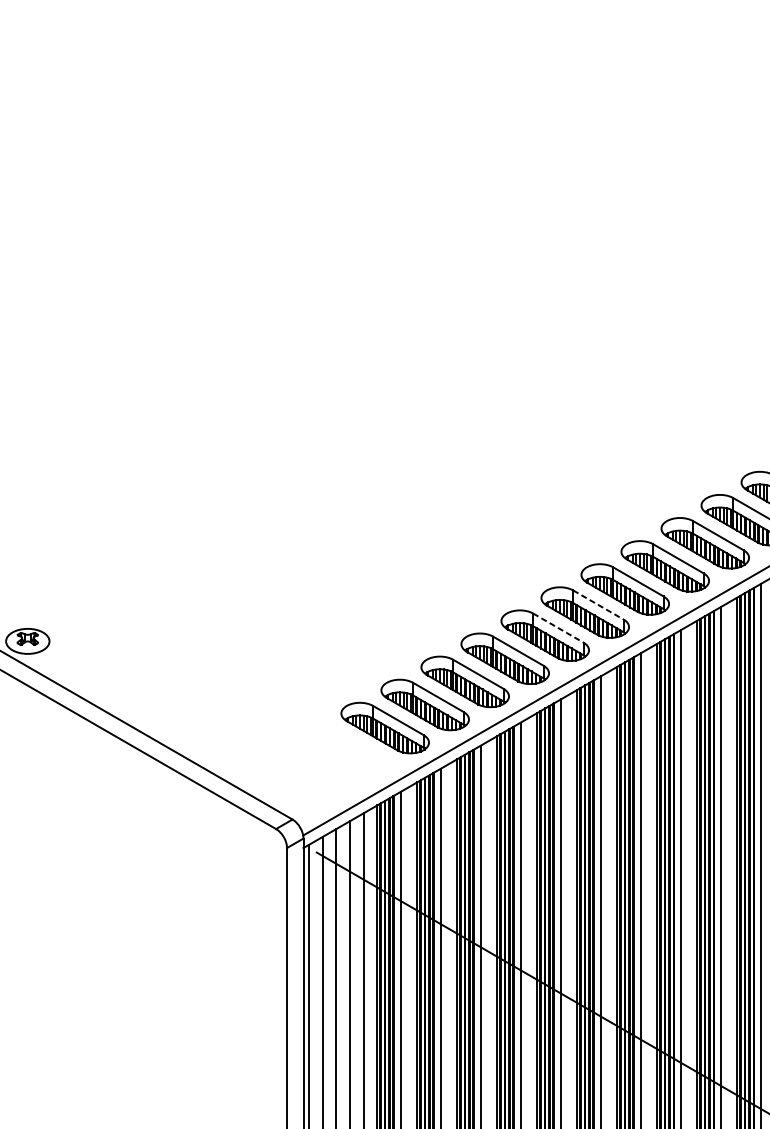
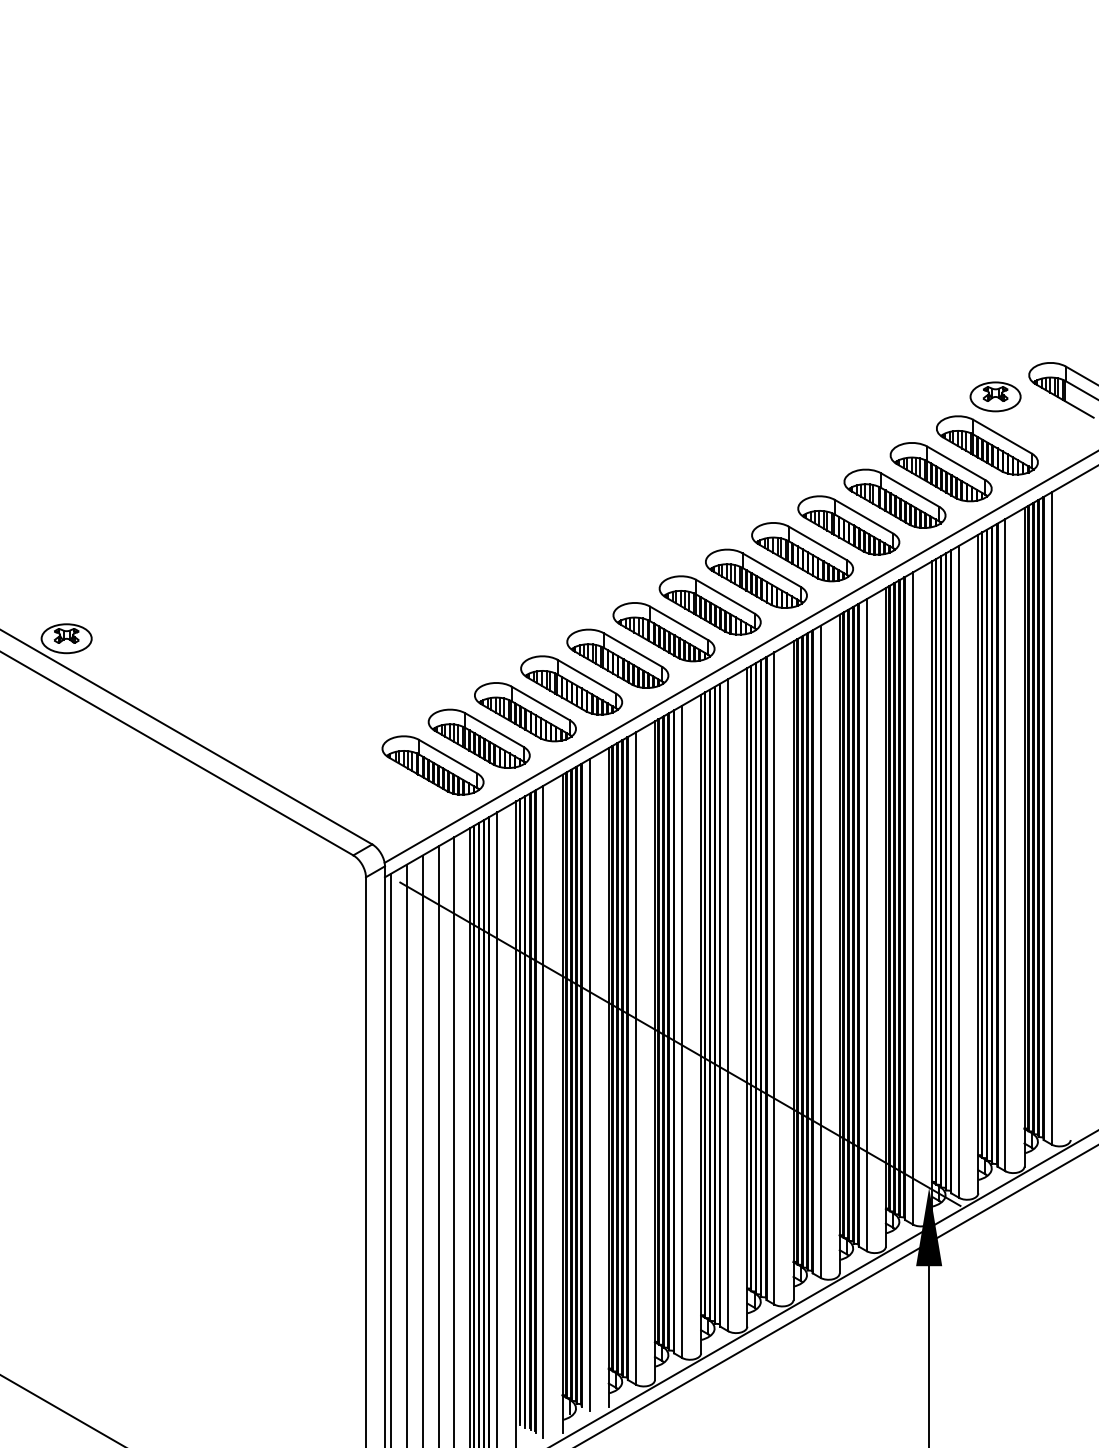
line: (598, 604) -> (725, 596), dashed -> solid
line: (558, 628) -> (679, 623), dashed -> solid
part: (344, 751) -> (432, 765), added

